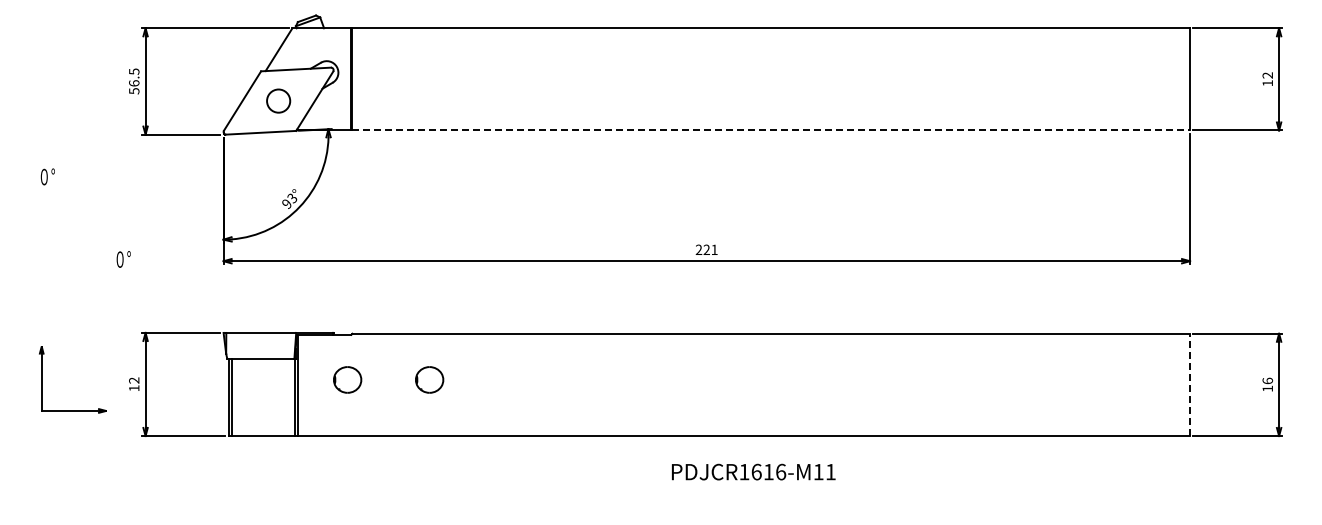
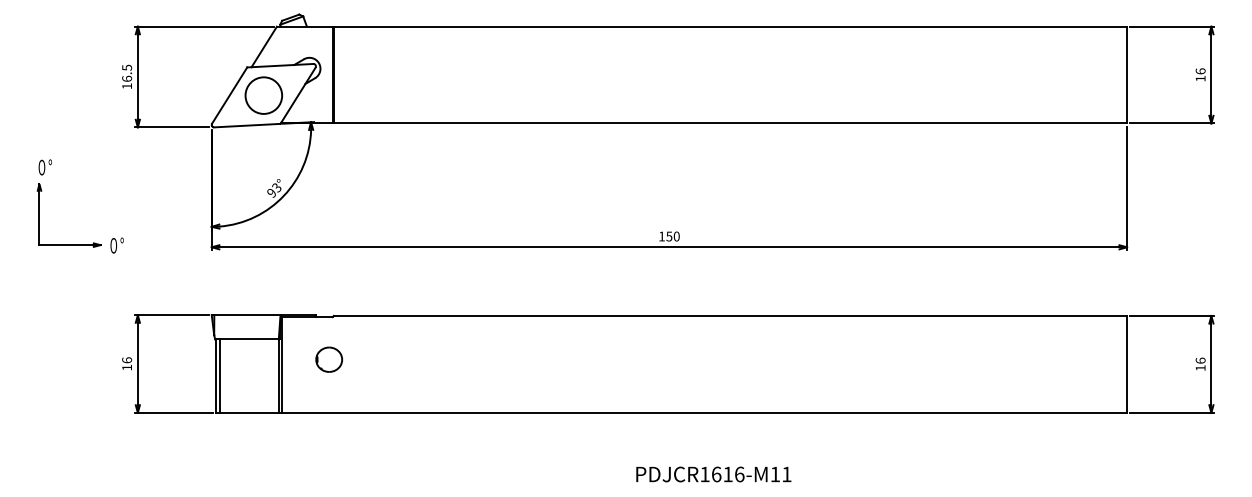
text: (1267, 75) -> (1200, 71), 12 -> 16
text: (134, 91) -> (127, 86), 56.5 -> 16.5
circle: (278, 100) -> (263, 95), size x1.67
line: (771, 130) -> (730, 123), dashed -> solid
text: (706, 249) -> (669, 236), 221 -> 150
part: (42, 379) -> (40, 215), moved
part: (429, 379) -> (406, 359), removed
text: (134, 380) -> (127, 360), 12 -> 16
line: (1190, 384) -> (1127, 364), dashed -> solid
text: (753, 471) -> (713, 473), moved

